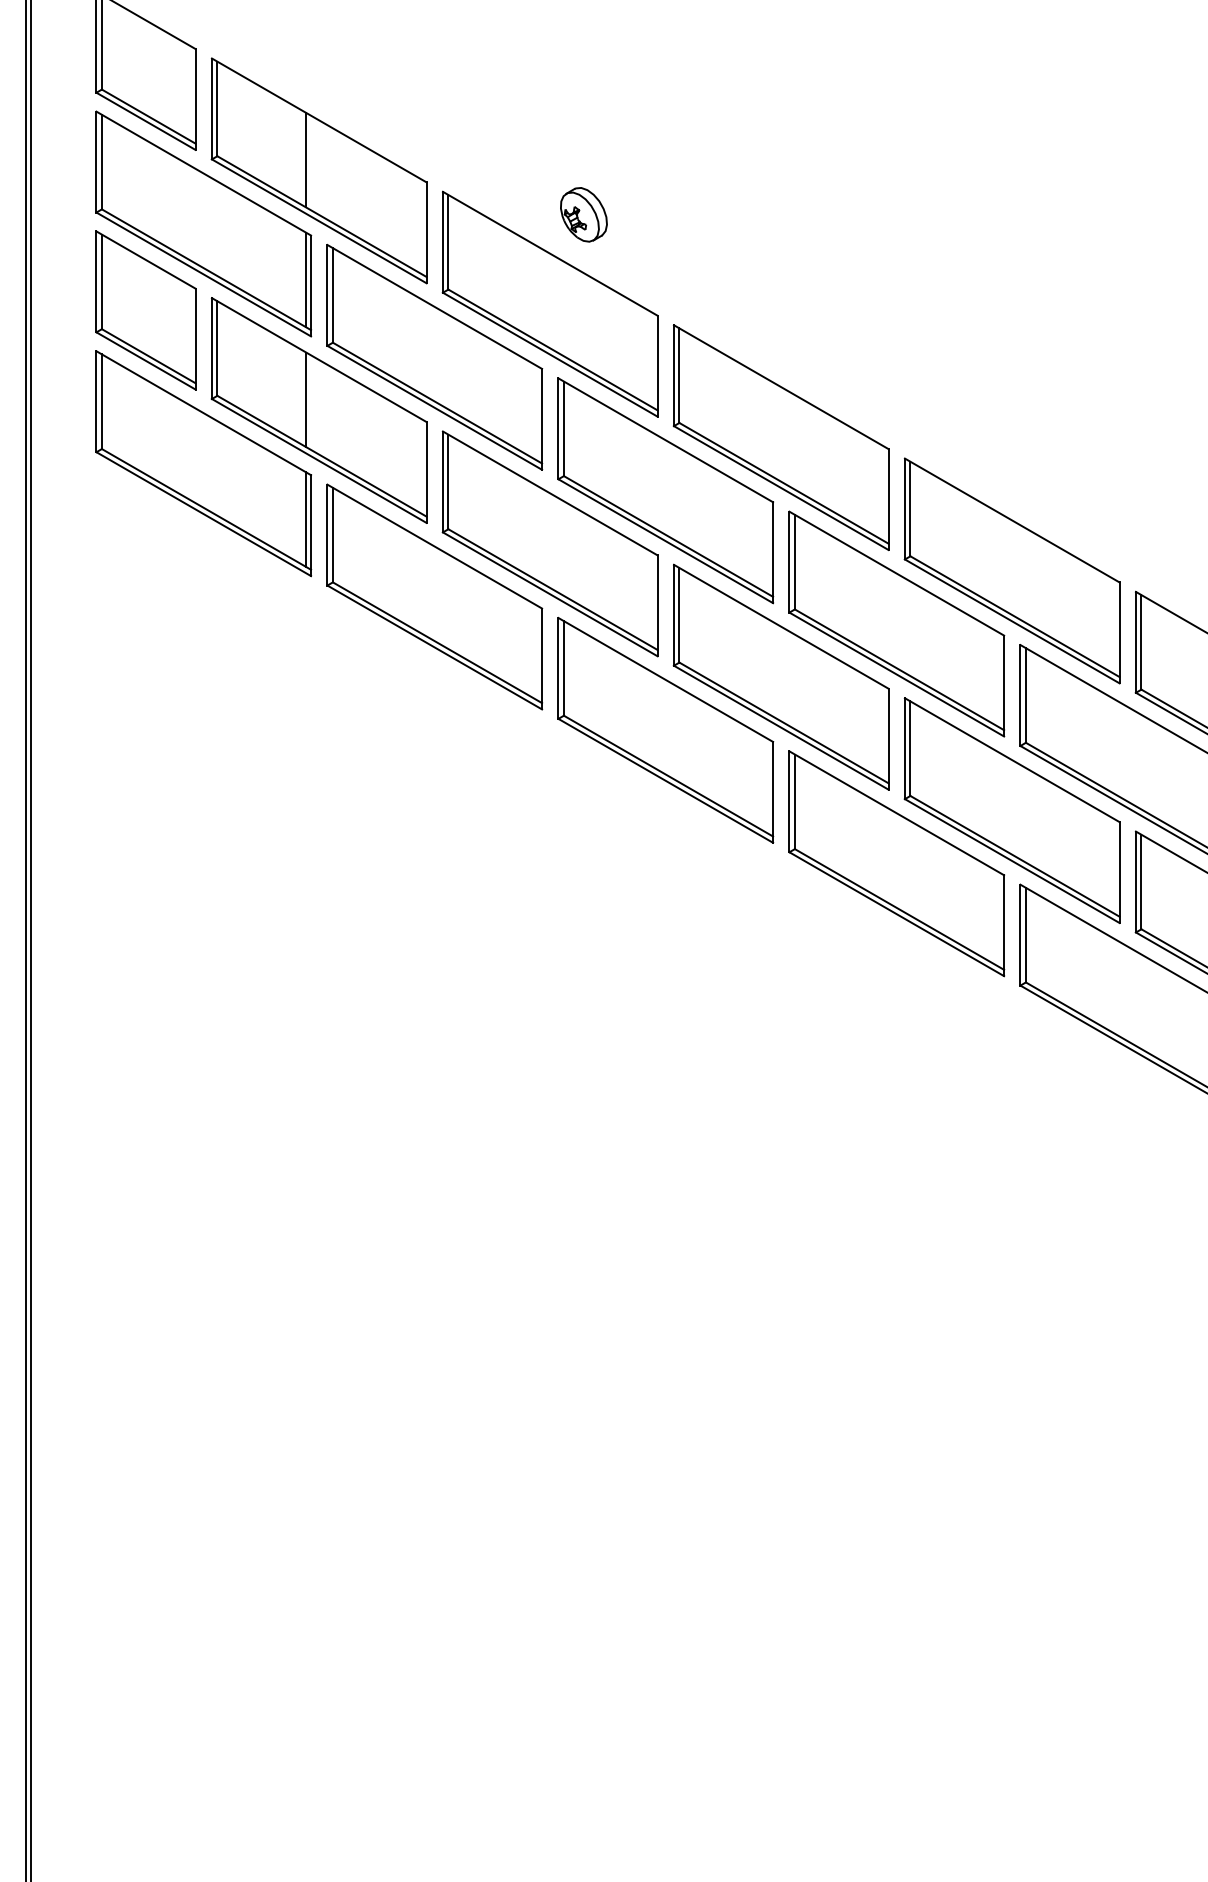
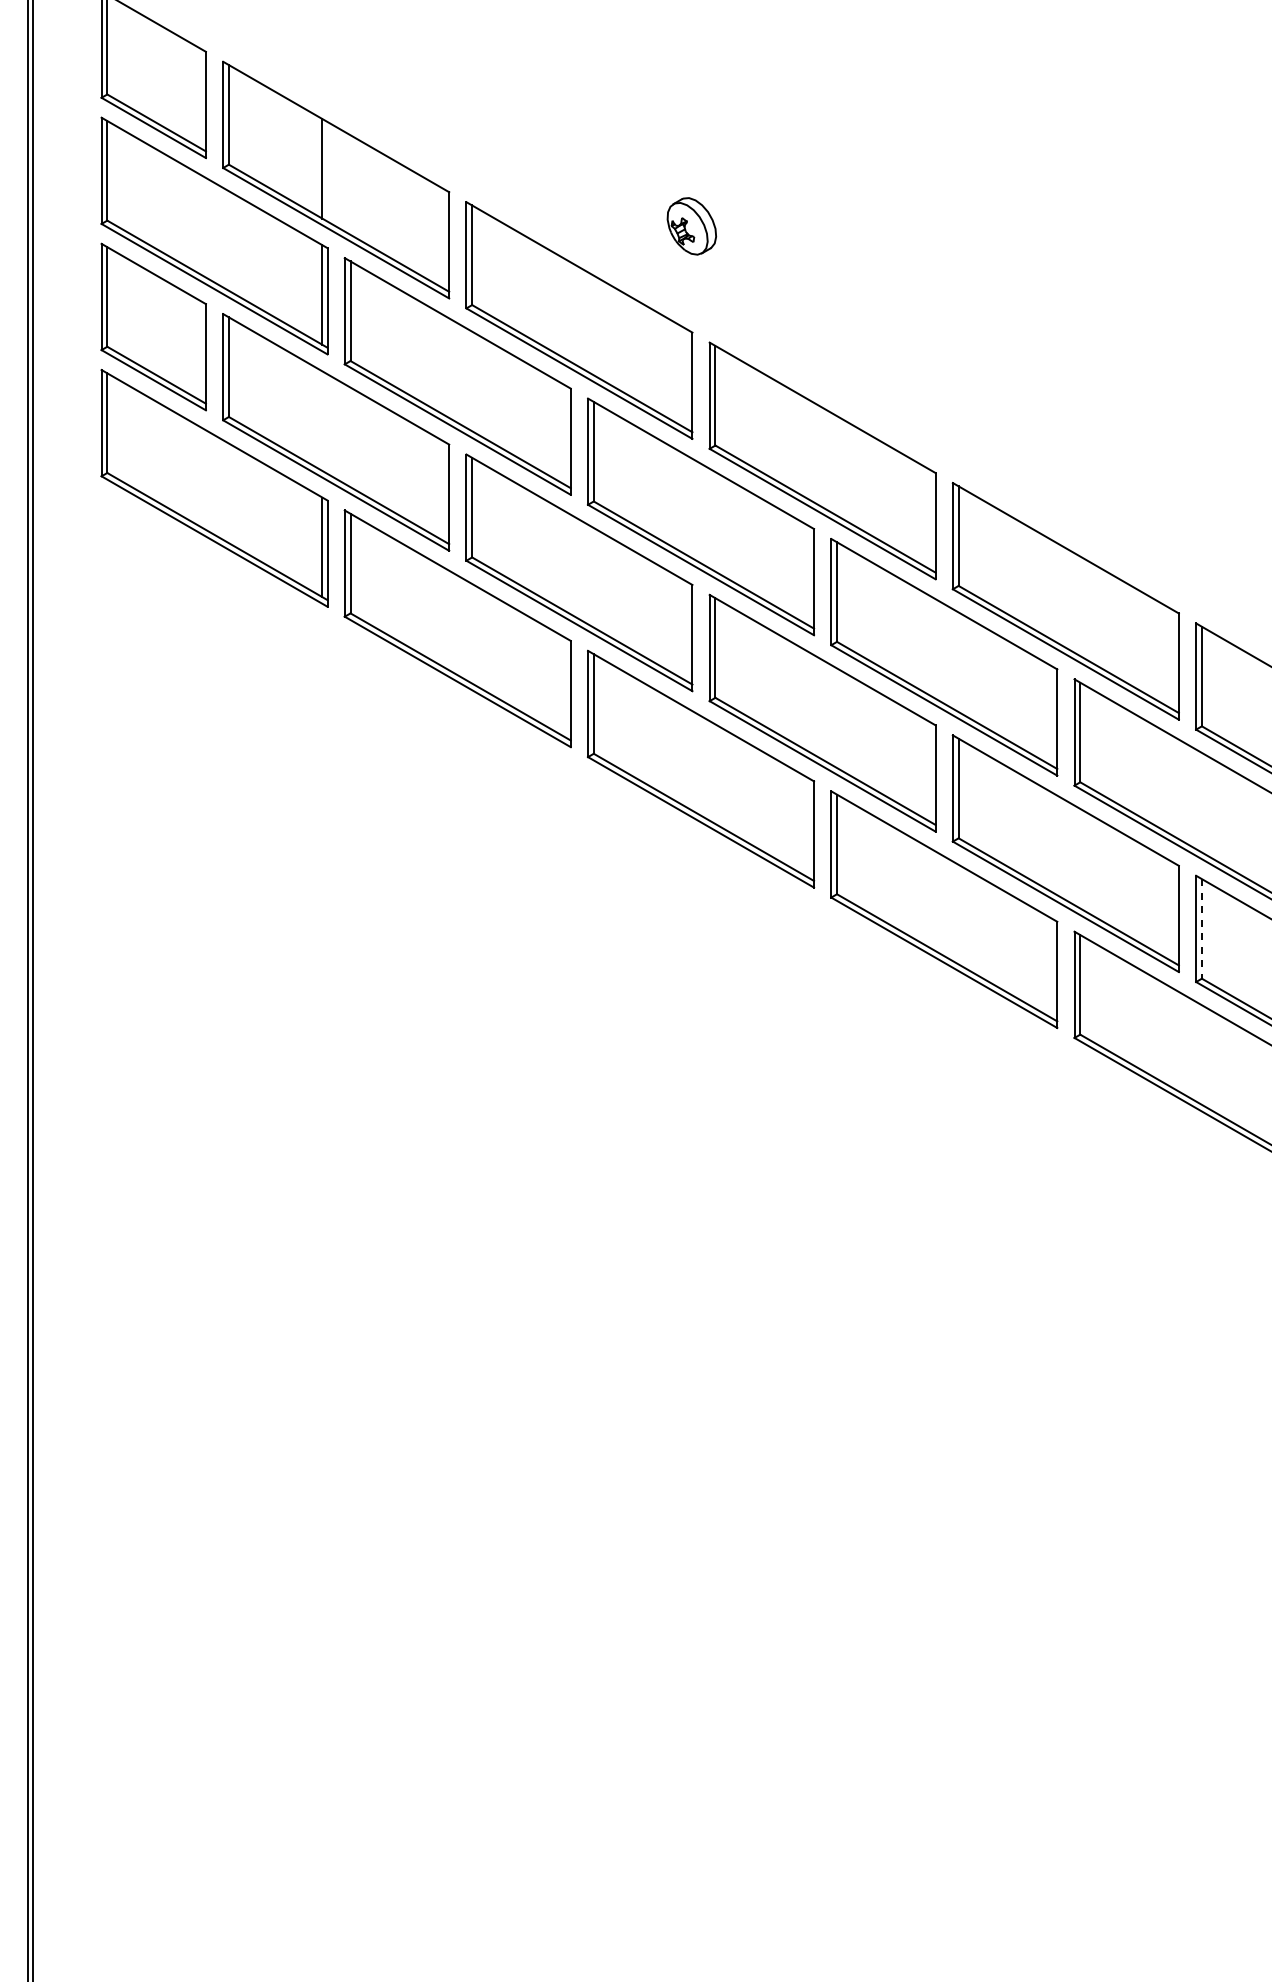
part: (583, 214) -> (691, 226), moved
line: (306, 399) -> (322, 420), removed
line: (1141, 881) -> (1201, 928), solid -> dashed

